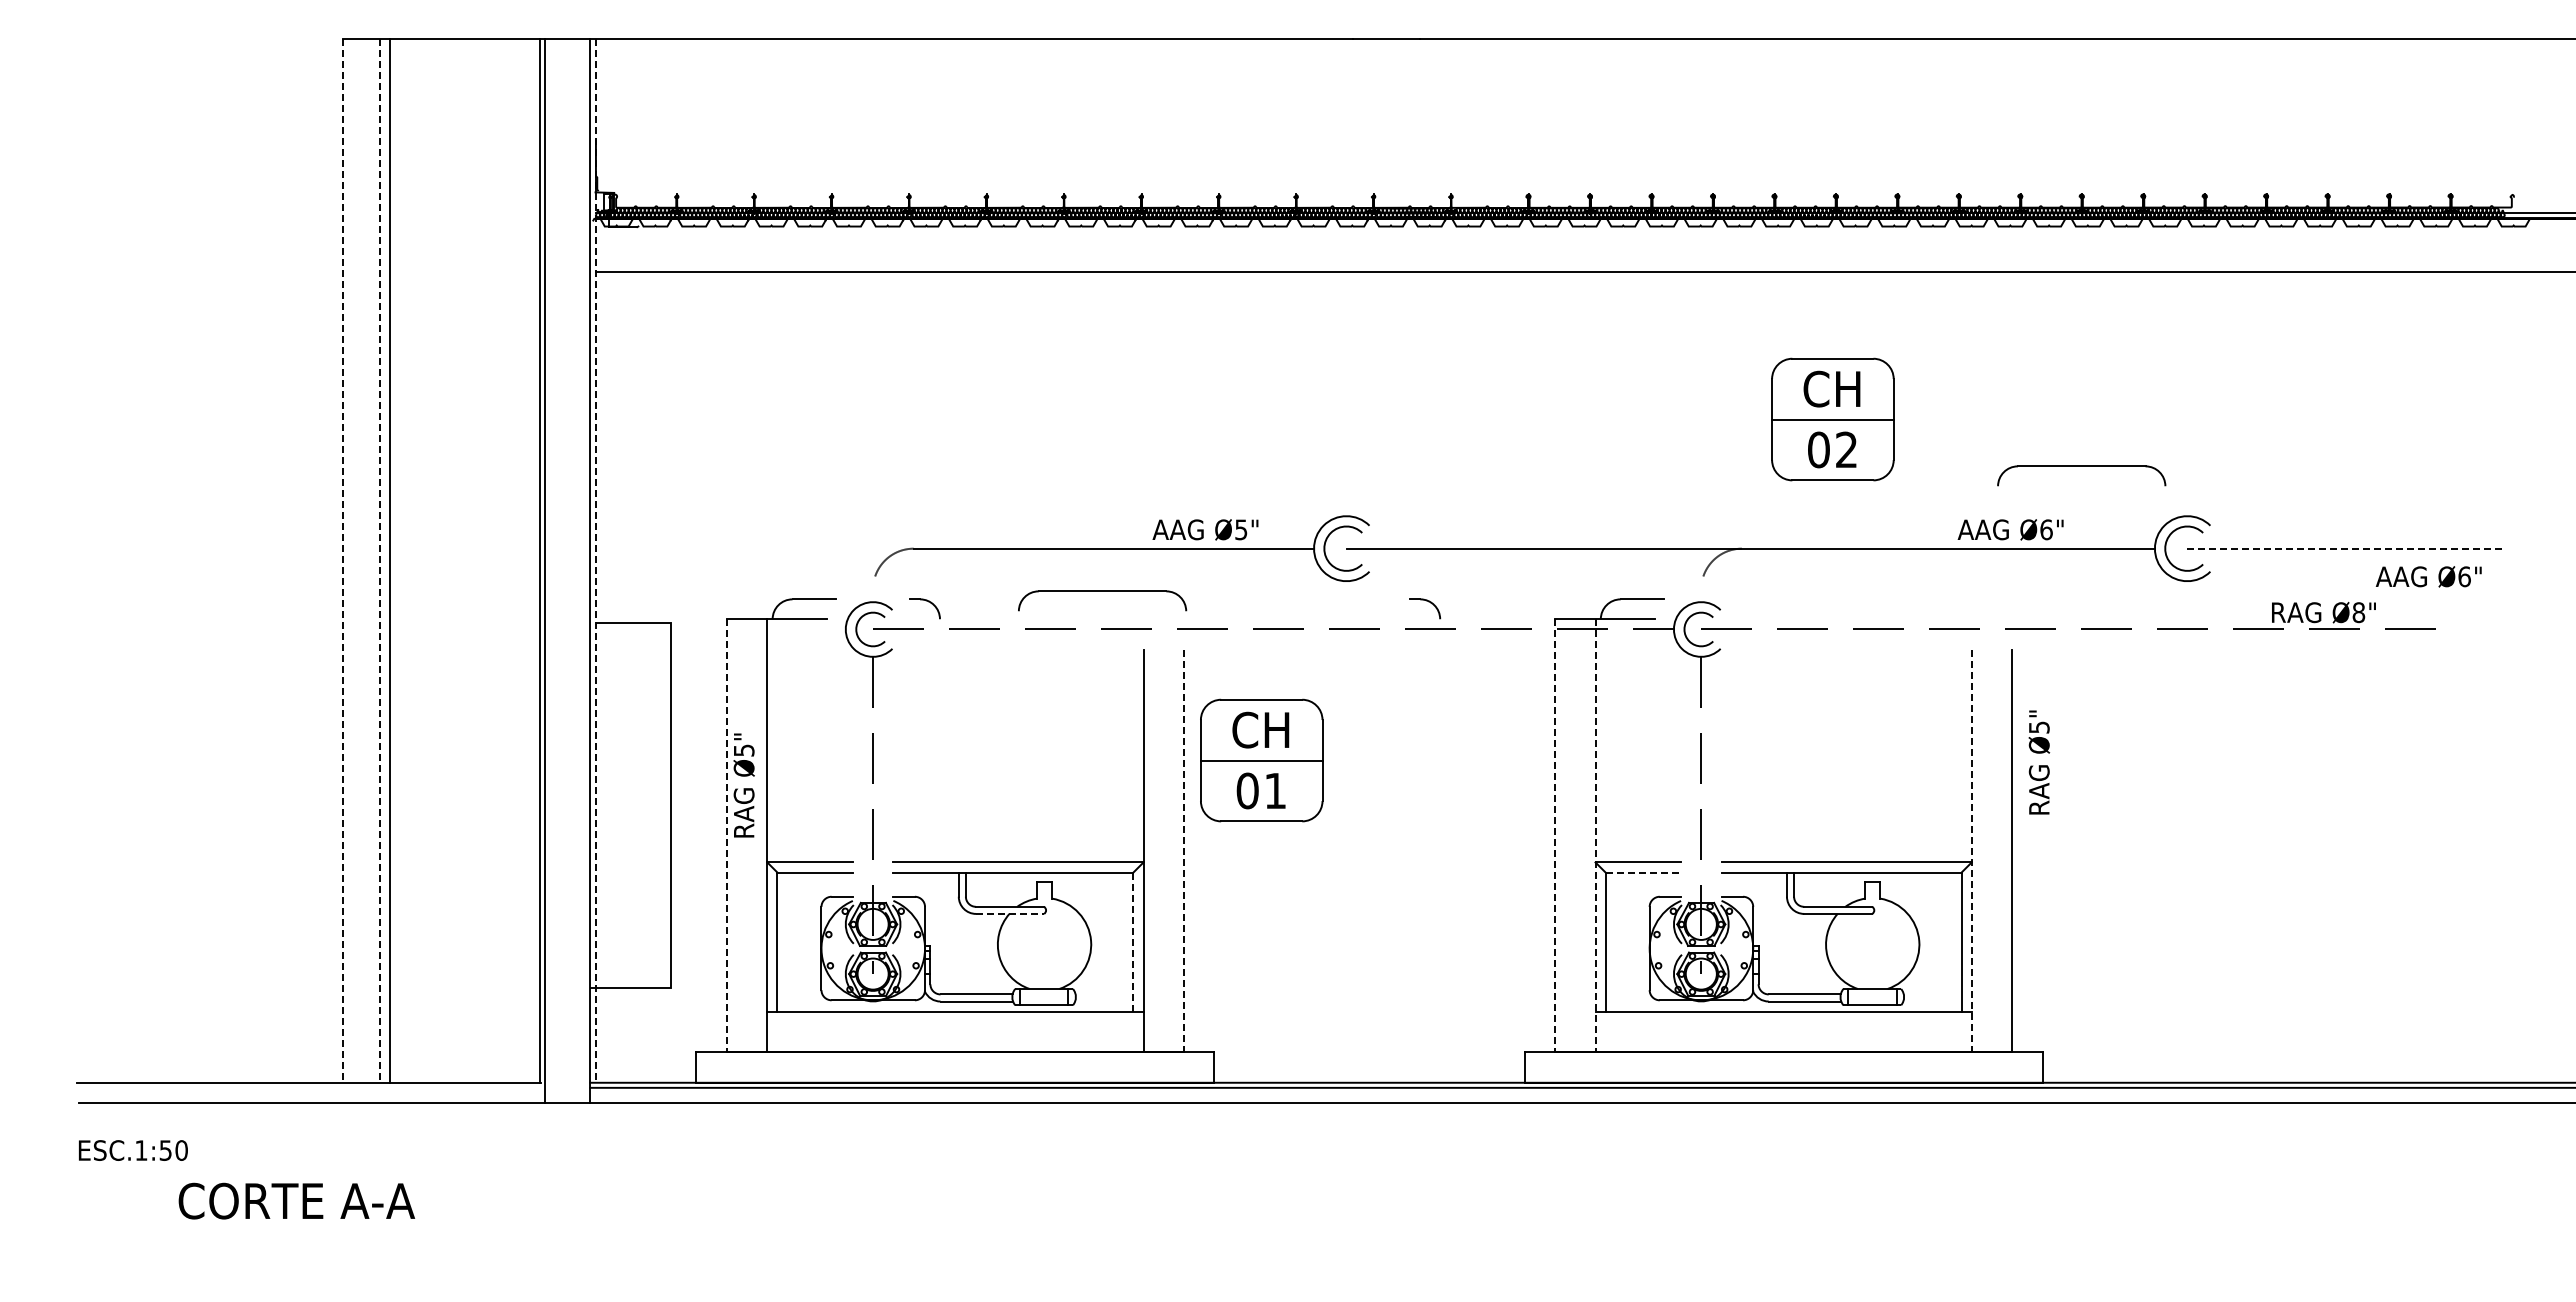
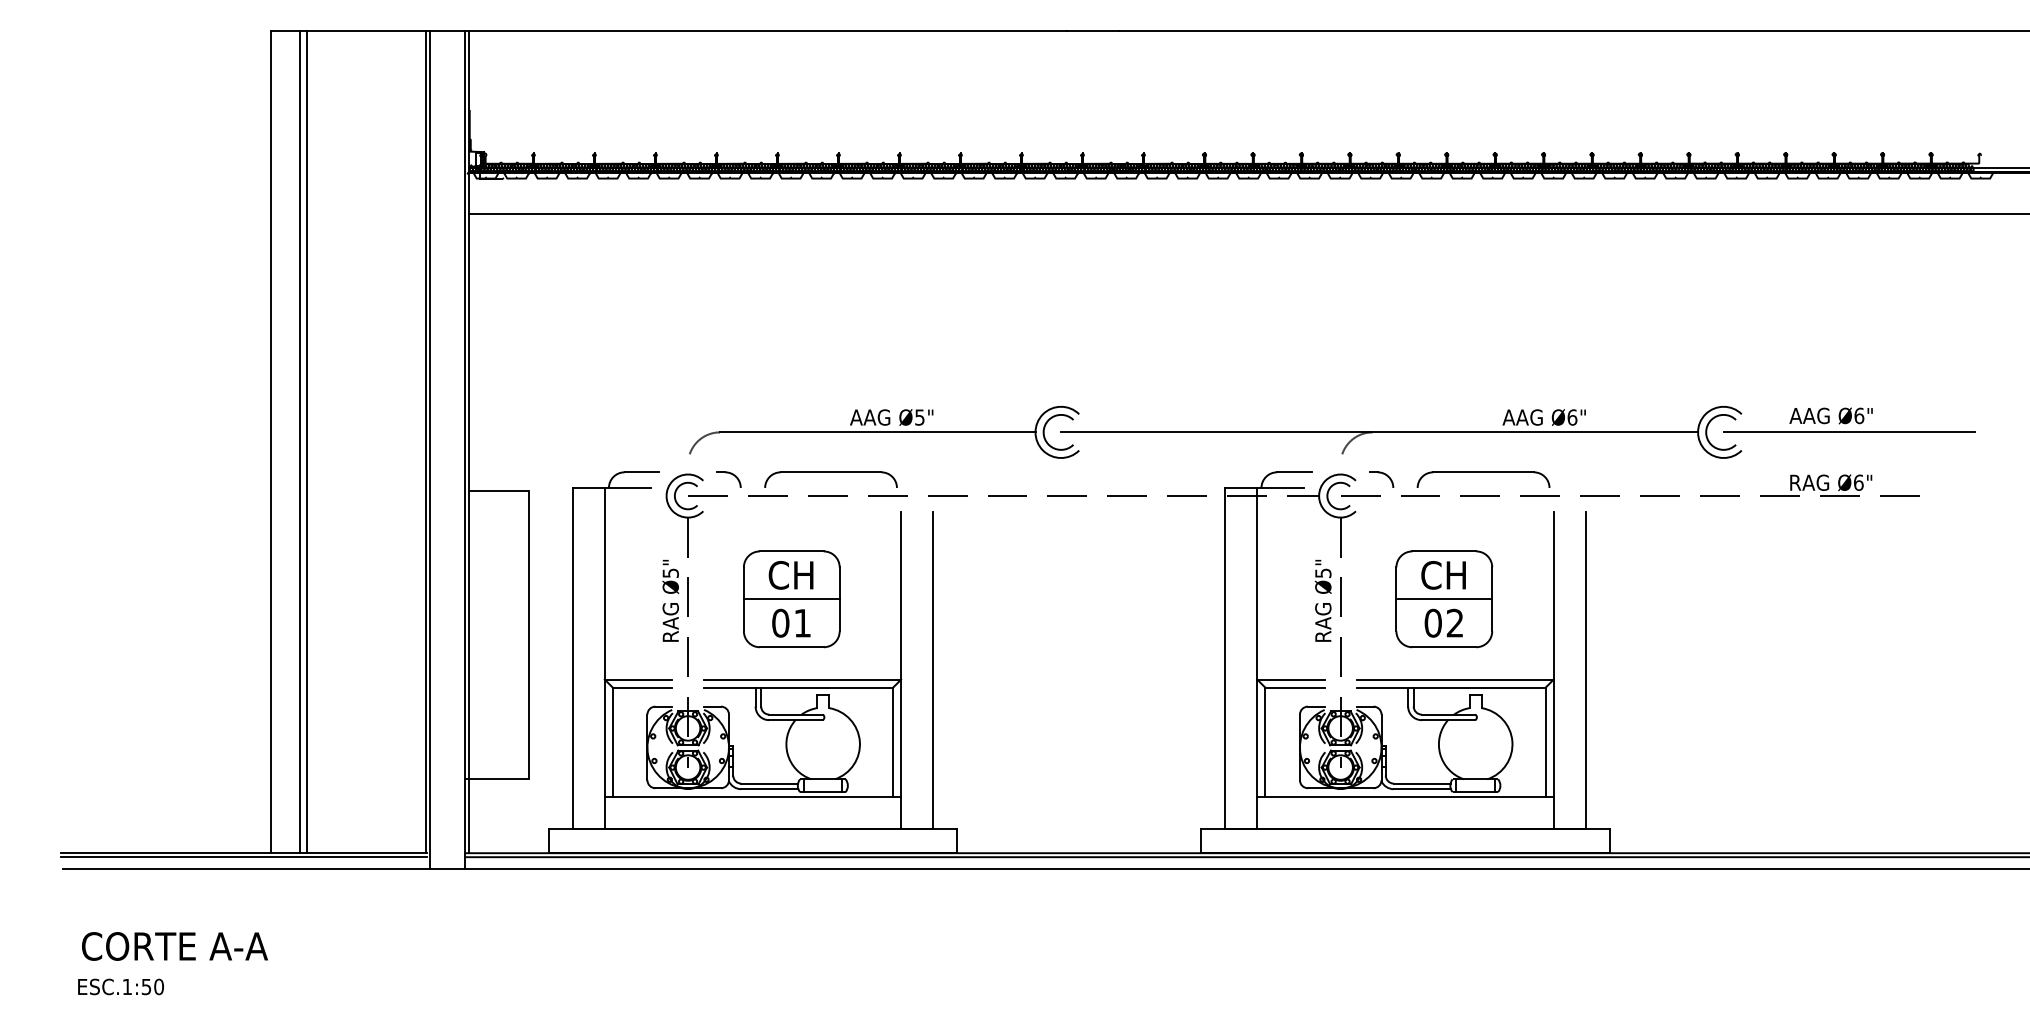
part: (1832, 419) -> (1444, 599), moved
part: (2081, 466) -> (1483, 472), moved
text: (1205, 529) -> (891, 417), moved
text: (2010, 529) -> (1544, 417), moved
line: (2347, 548) -> (1849, 432), dashed -> solid
line: (343, 560) -> (270, 441), dashed -> solid
line: (380, 560) -> (299, 441), dashed -> solid
line: (595, 560) -> (469, 441), dashed -> solid
text: (2428, 576) -> (1830, 415), moved
part: (1102, 591) -> (831, 472), moved
part: (1428, 602) -> (1384, 474), moved
text: (2358, 612) -> (1858, 482), Ø8" -> Ø6"
part: (1261, 760) -> (791, 599), moved
text: (2039, 762) -> (1323, 600), moved
text: (743, 785) -> (670, 600), moved
line: (726, 835) -> (572, 658), dashed -> solid
line: (1554, 835) -> (1224, 658), dashed -> solid
line: (1595, 835) -> (1257, 658), dashed -> solid
line: (1184, 851) -> (933, 670), dashed -> solid
line: (1971, 851) -> (1553, 670), dashed -> solid
line: (1643, 872) -> (1295, 687), dashed -> solid
line: (1010, 913) -> (796, 719), dashed -> solid
line: (1133, 942) -> (893, 742), dashed -> solid
line: (309, 1087) -> (244, 856), added
text: (133, 1150) -> (121, 986), moved
text: (296, 1200) -> (174, 945), moved

